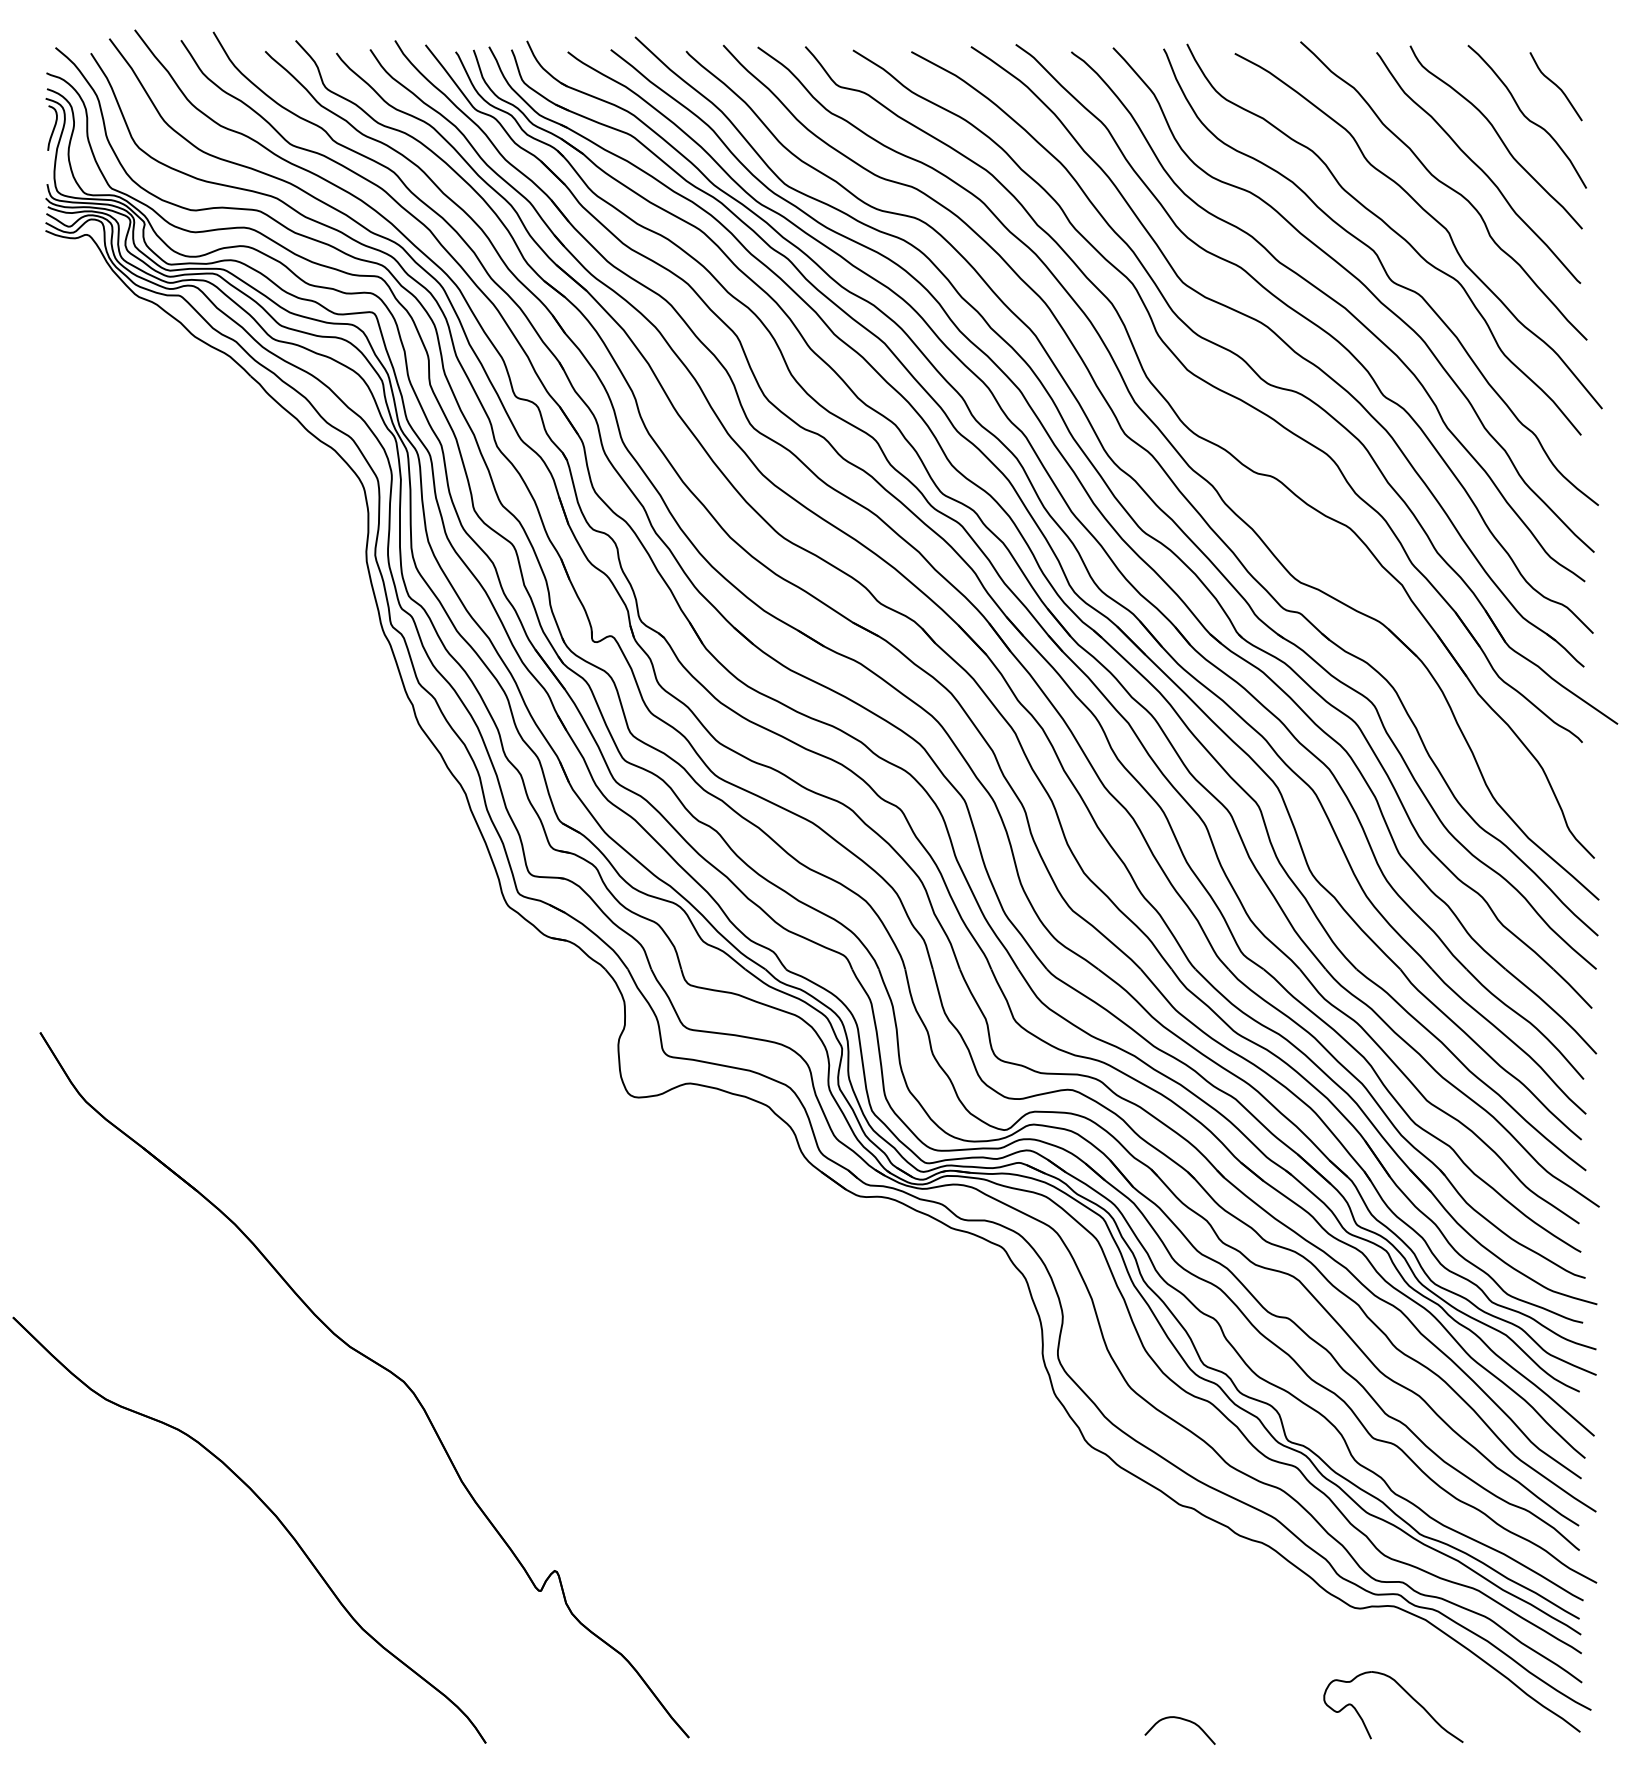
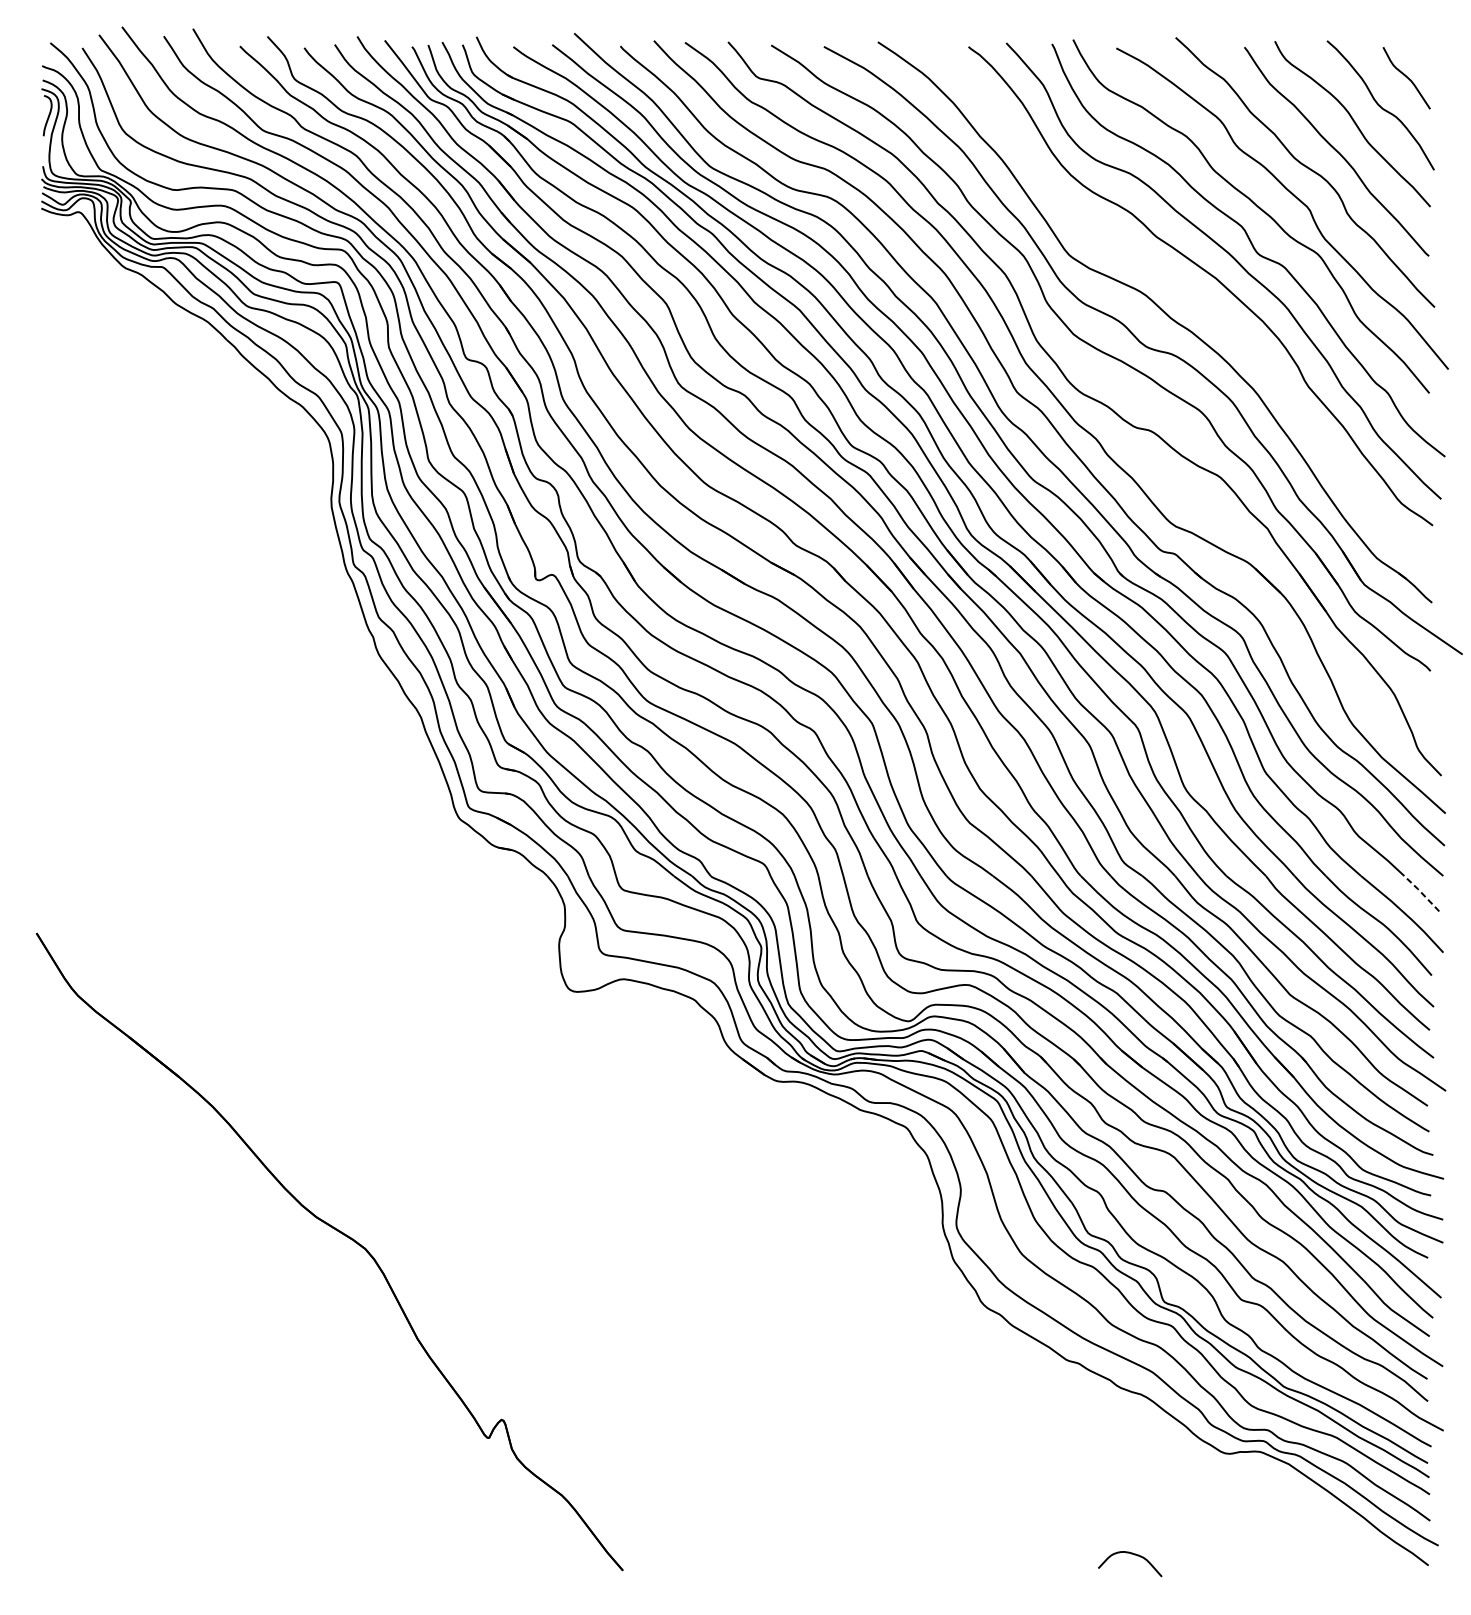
curve: (1314, 325) -> (1188, 294), removed
line: (1572, 988) -> (1421, 893), solid -> dashed
part: (268, 1509) -> (242, 1364), removed
part: (1406, 1693) -> (1271, 1530), removed
curve: (1183, 1720) -> (1133, 1555), moved

